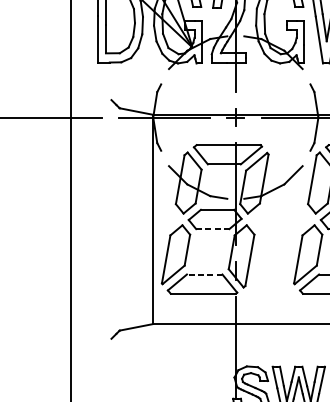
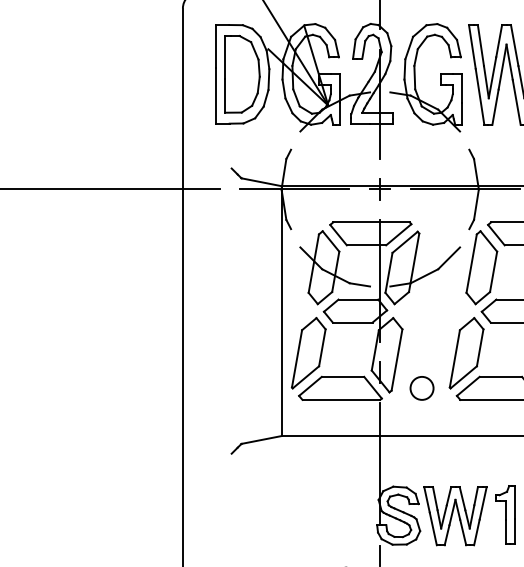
line: (212, 228) -> (352, 322), dashed -> solid
line: (204, 274) -> (342, 376), dashed -> solid
circle: (270, 284) -> (421, 388), added

